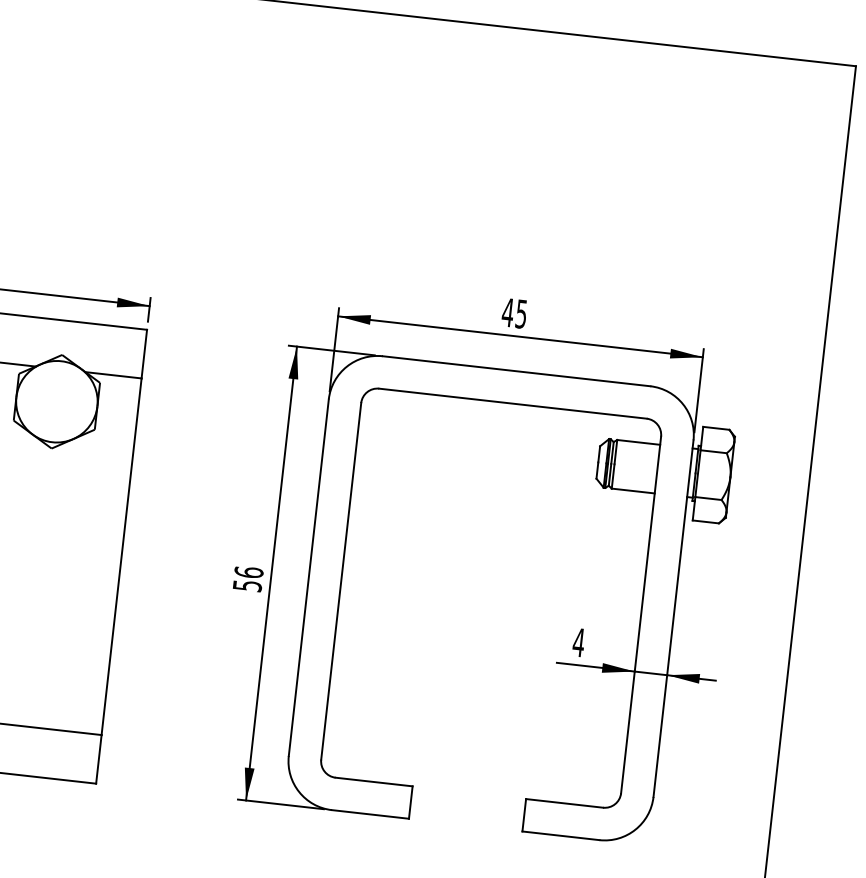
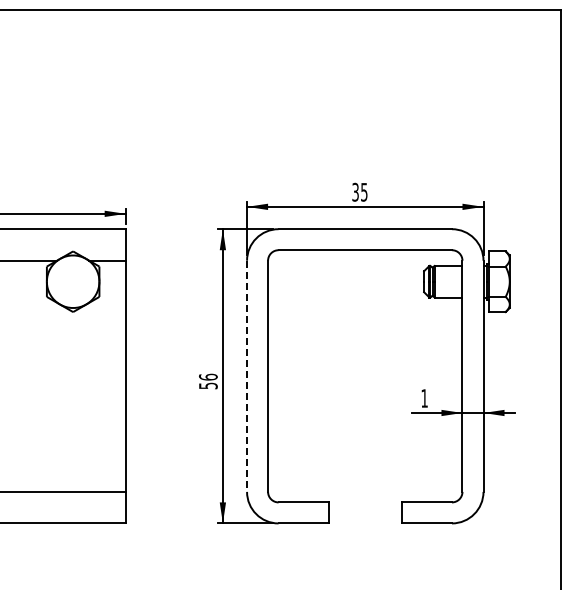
text: (508, 311) -> (355, 191), 45 -> 35
line: (309, 578) -> (247, 376), solid -> dashed
text: (578, 642) -> (424, 398), 4 -> 1

